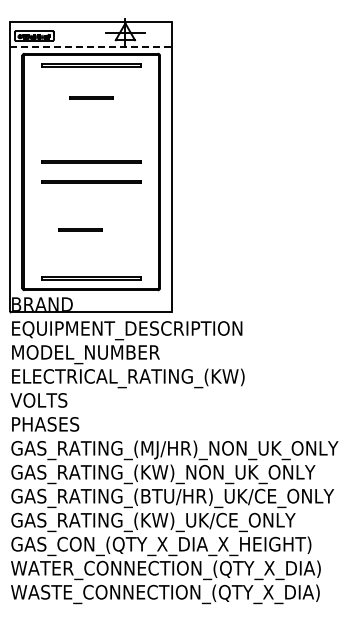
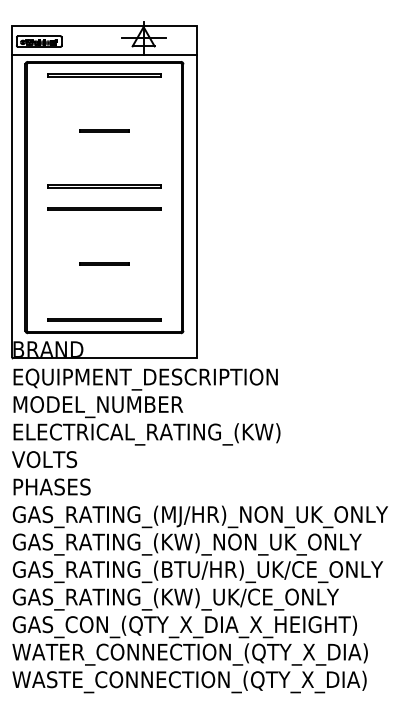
line: (91, 47) -> (104, 54), dashed -> solid
line: (91, 97) -> (104, 130), moved
line: (80, 229) -> (104, 263), moved

